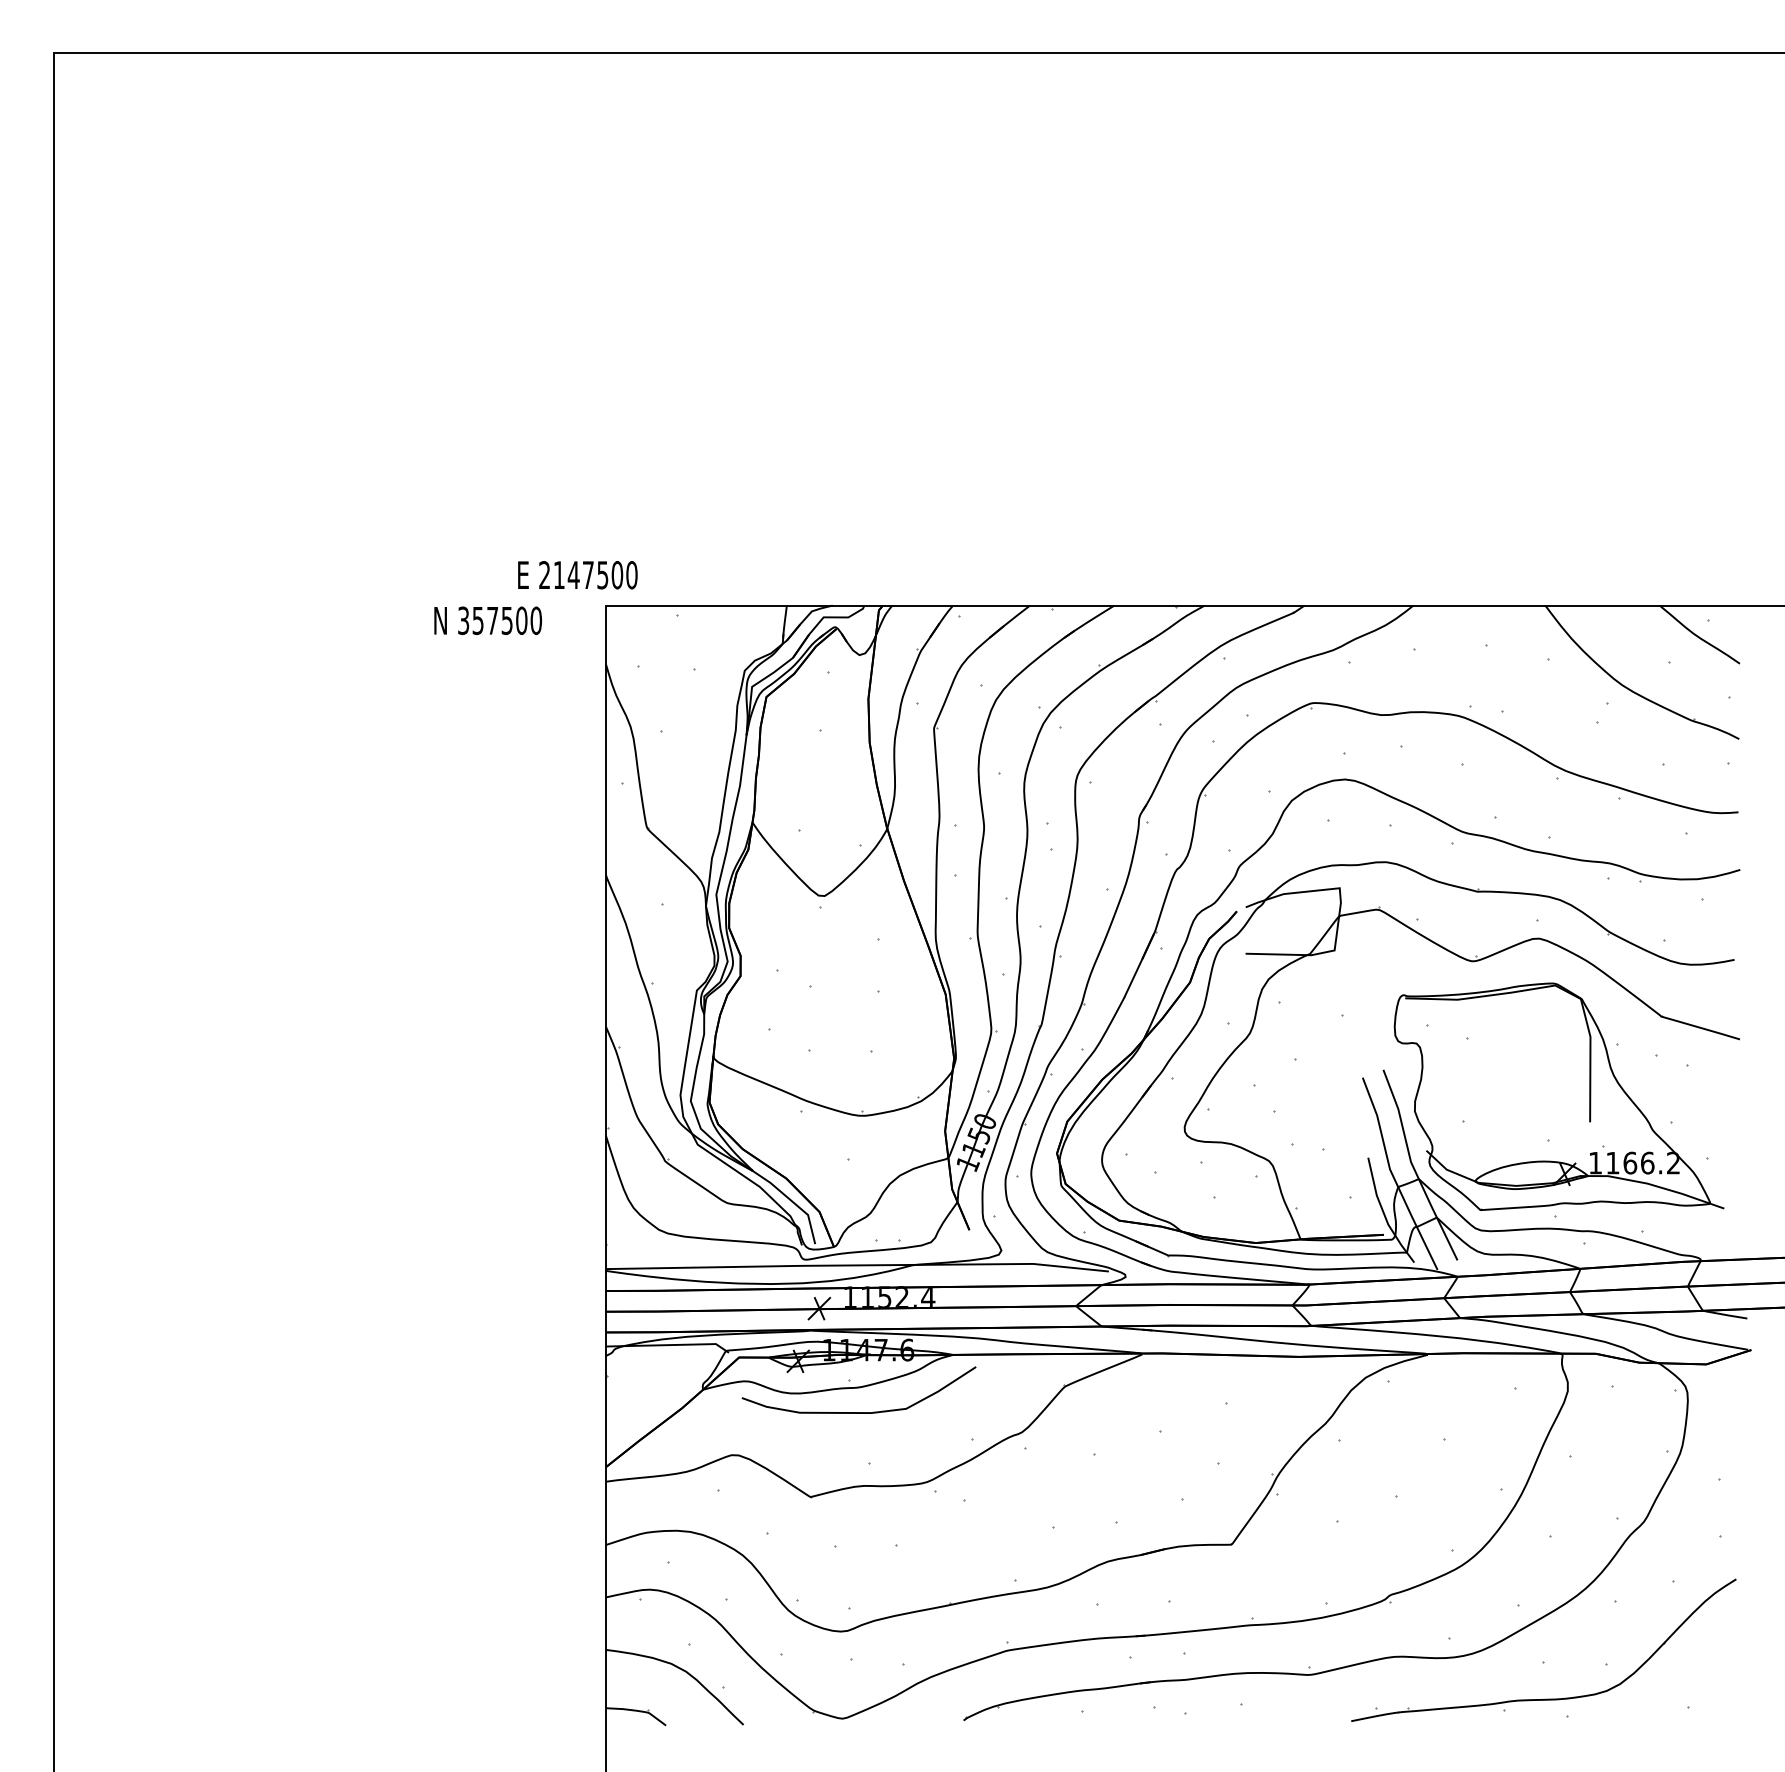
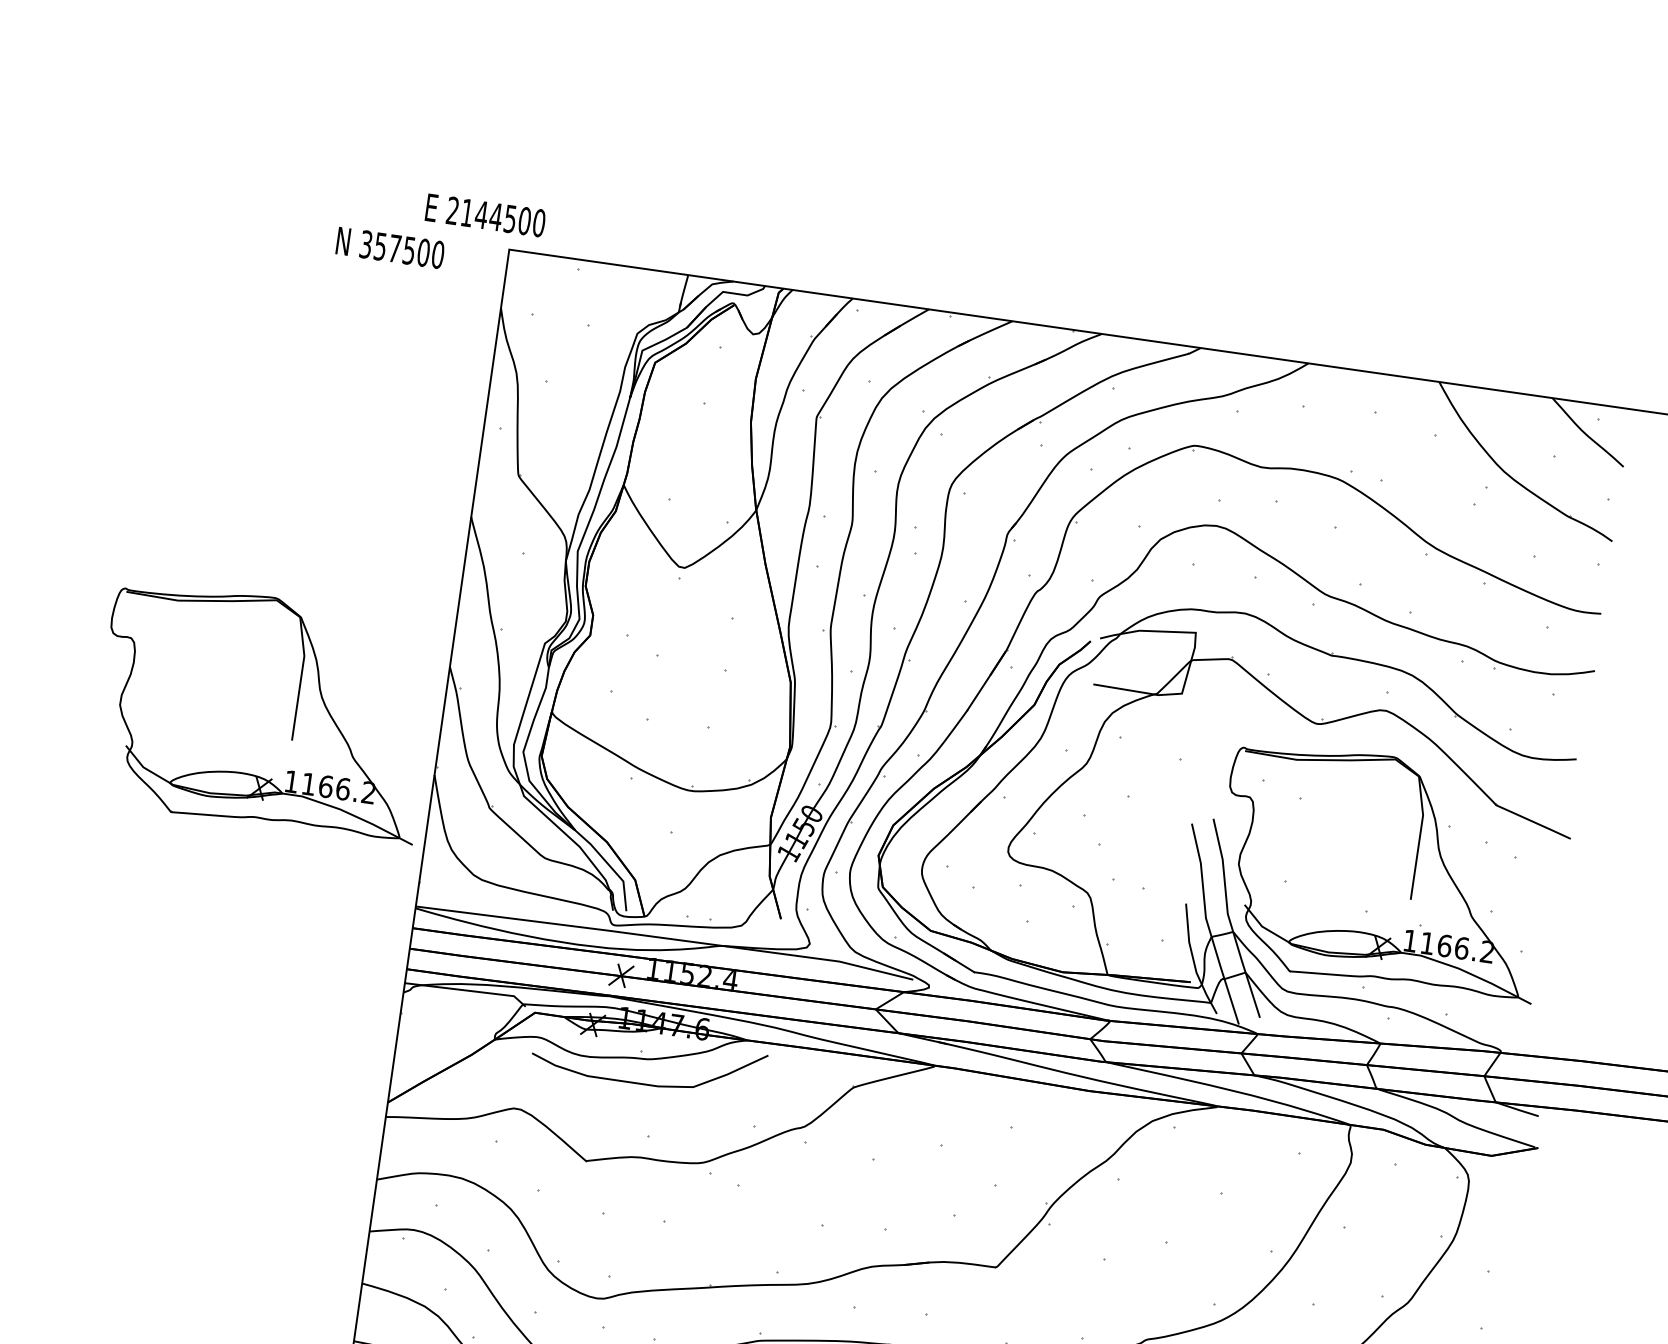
text: (588, 574) -> (496, 216), 2147500 -> 2144500
part: (428, 1096) -> (264, 710), added

